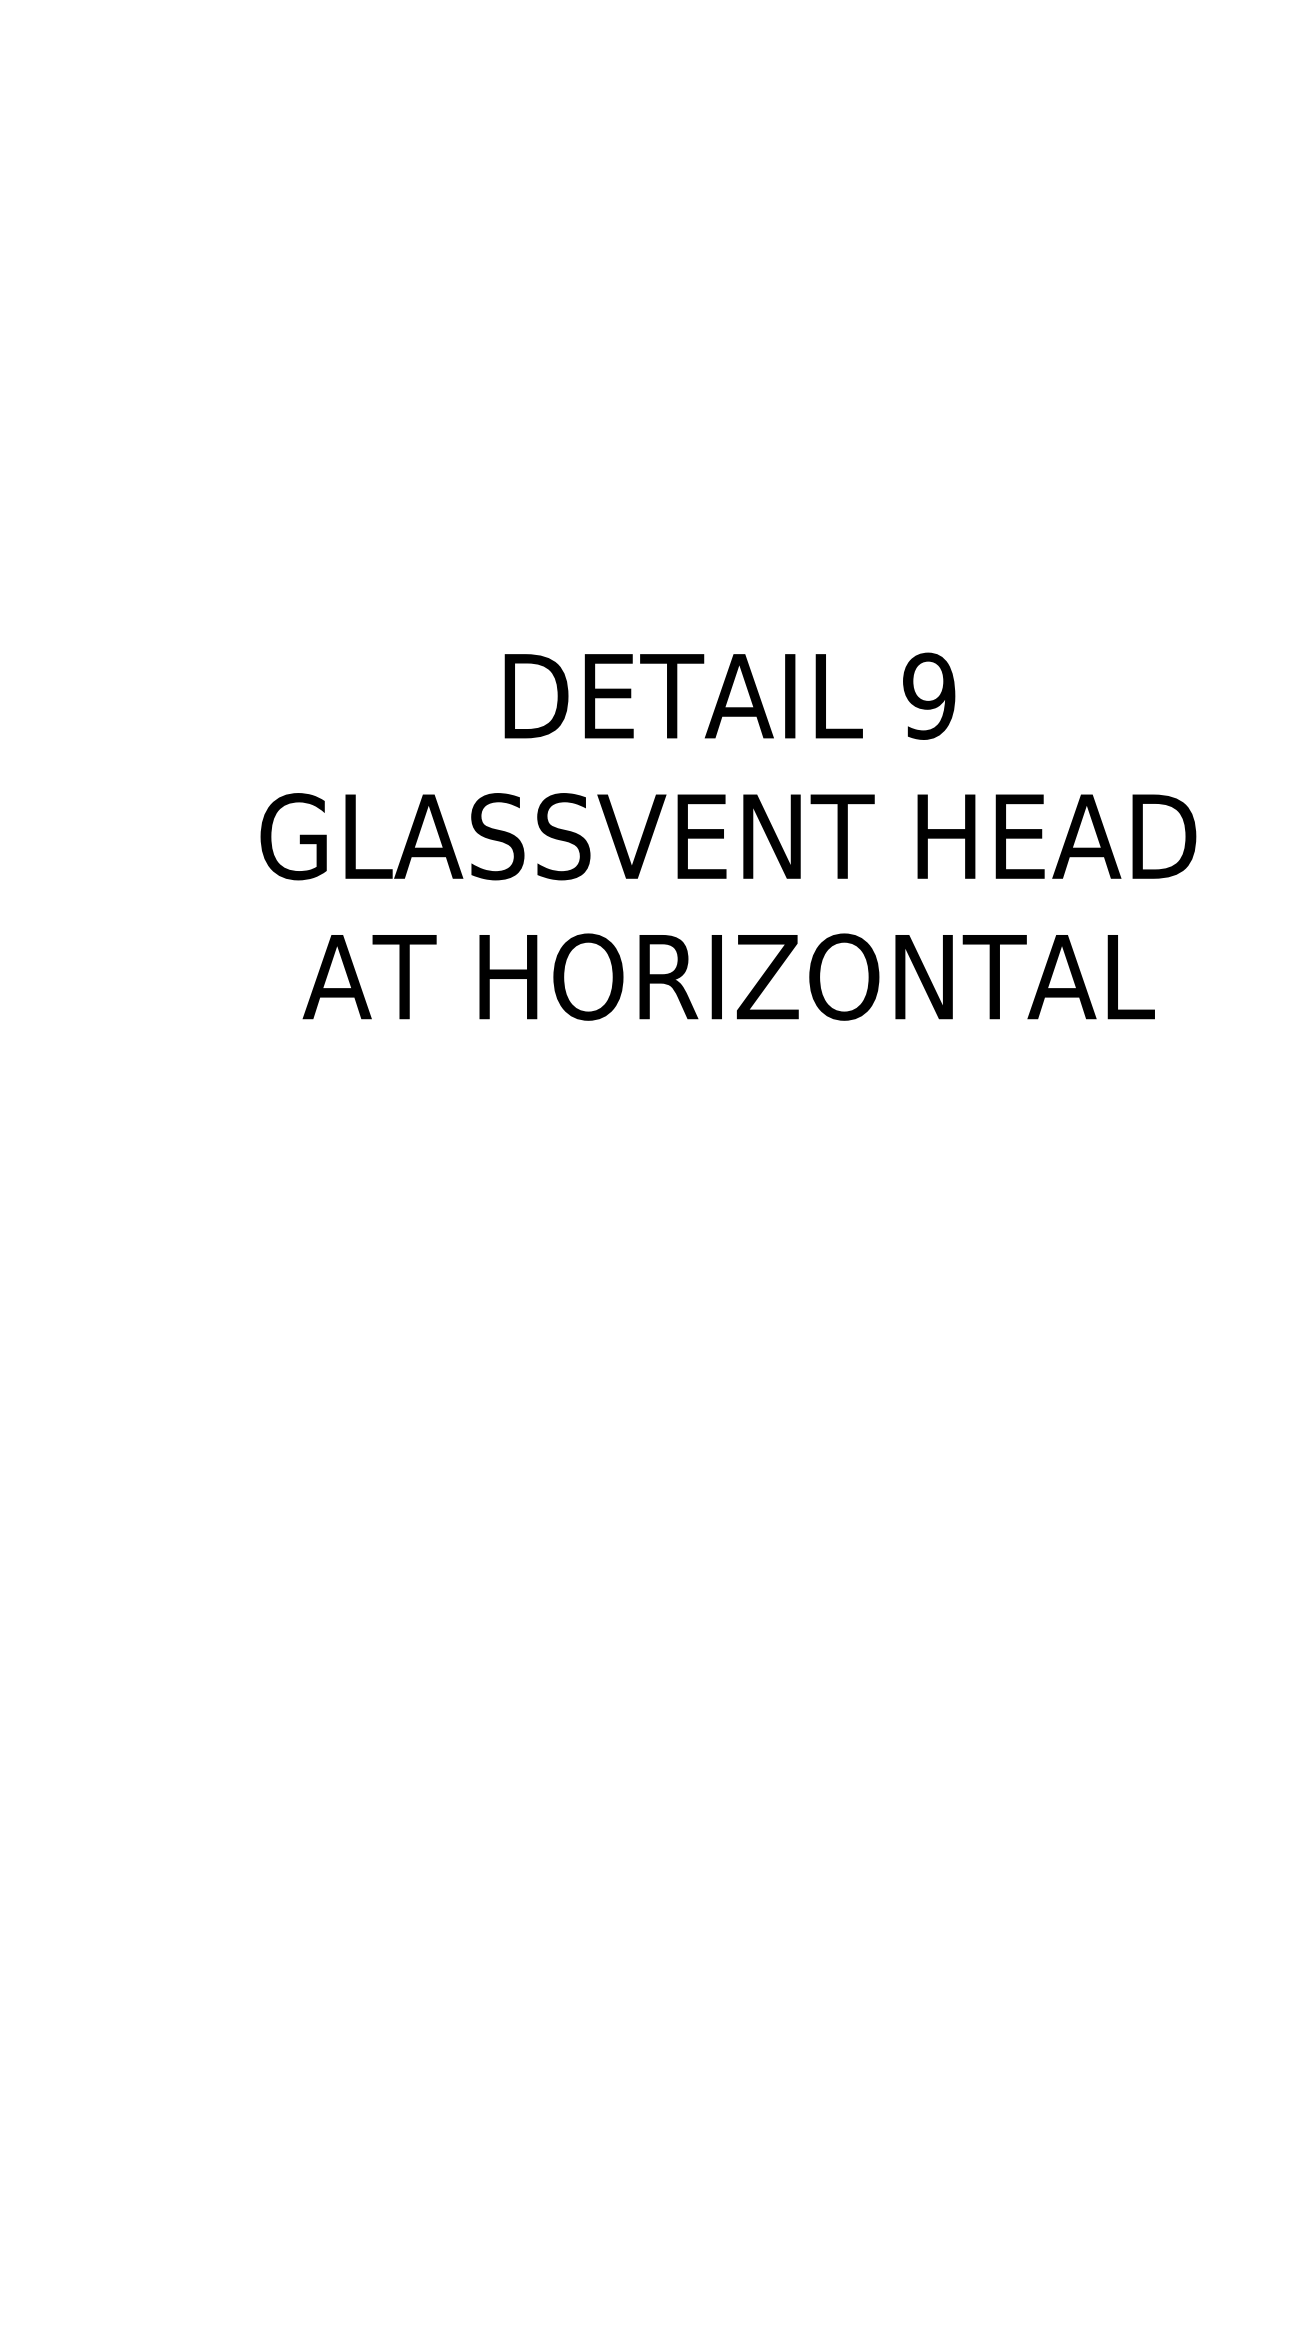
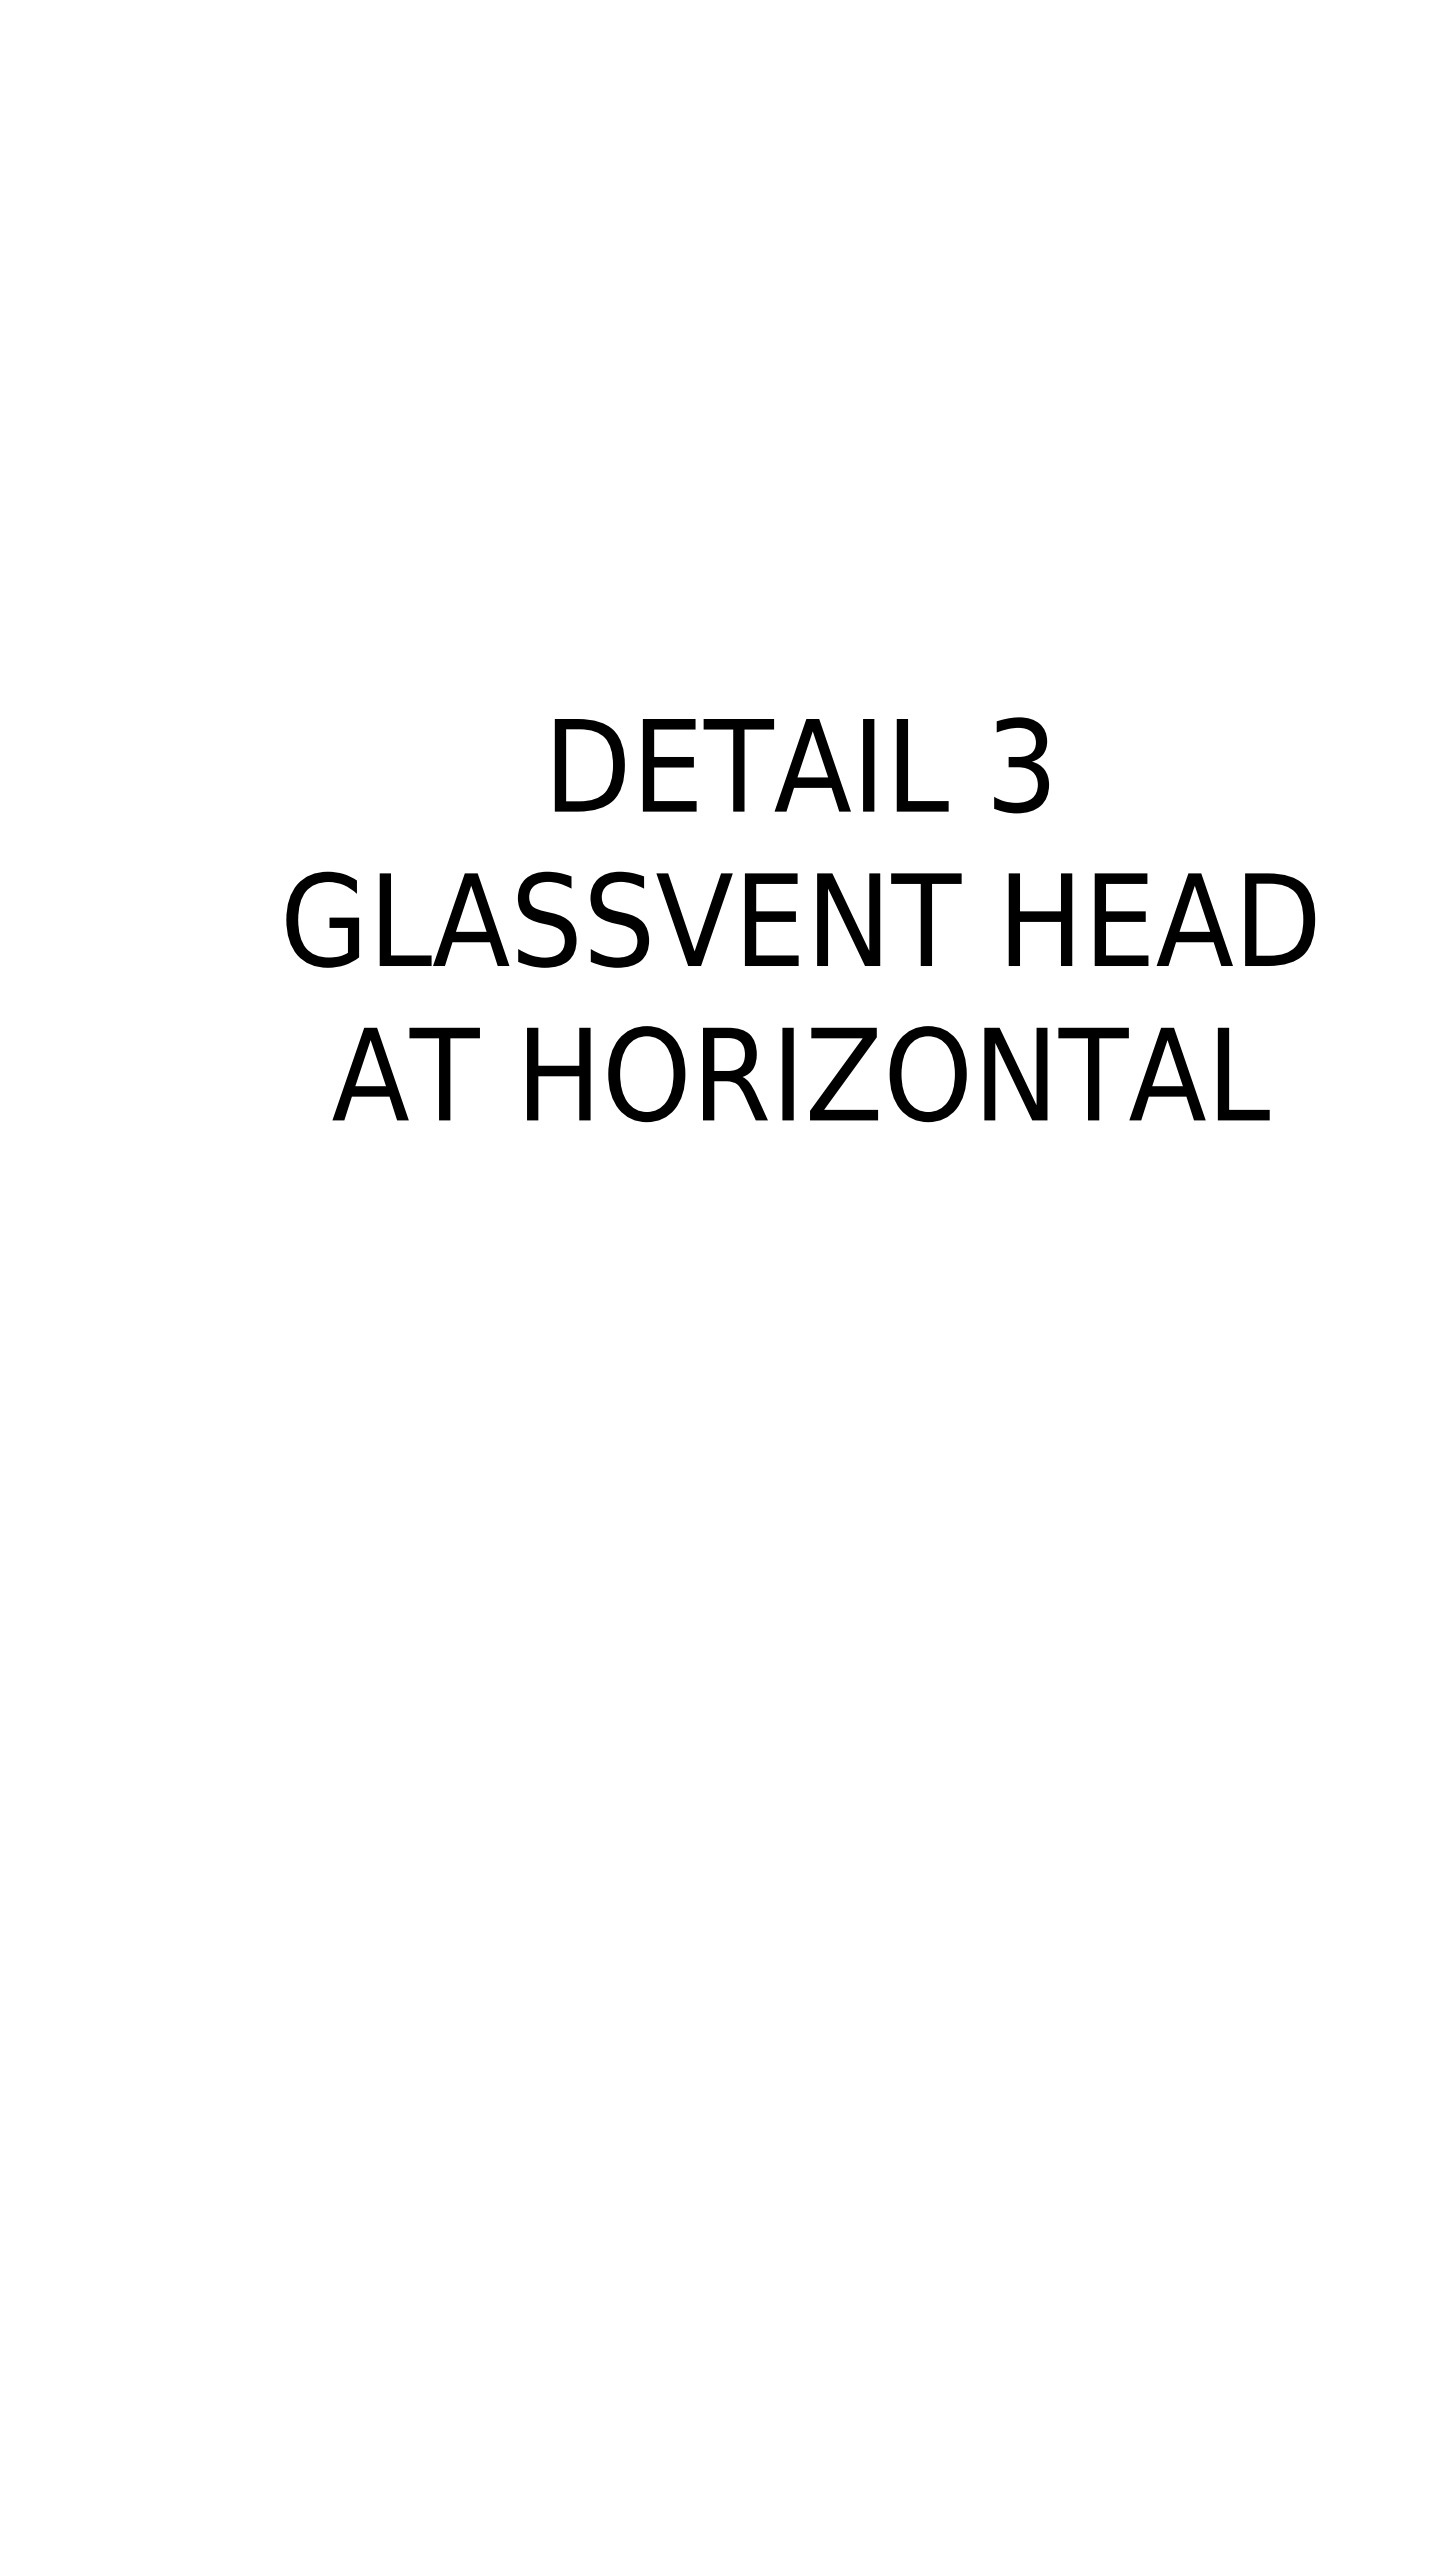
text: (929, 696) -> (1021, 765), 9 -> 3

